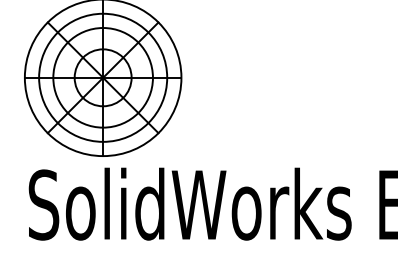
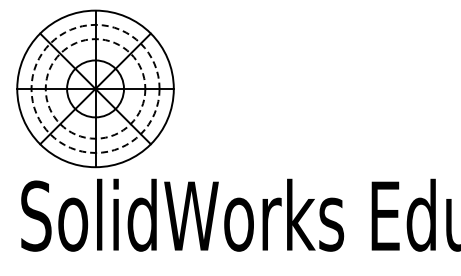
circle: (103, 77) -> (95, 88), solid -> dashed
circle: (103, 77) -> (95, 88), solid -> dashed

